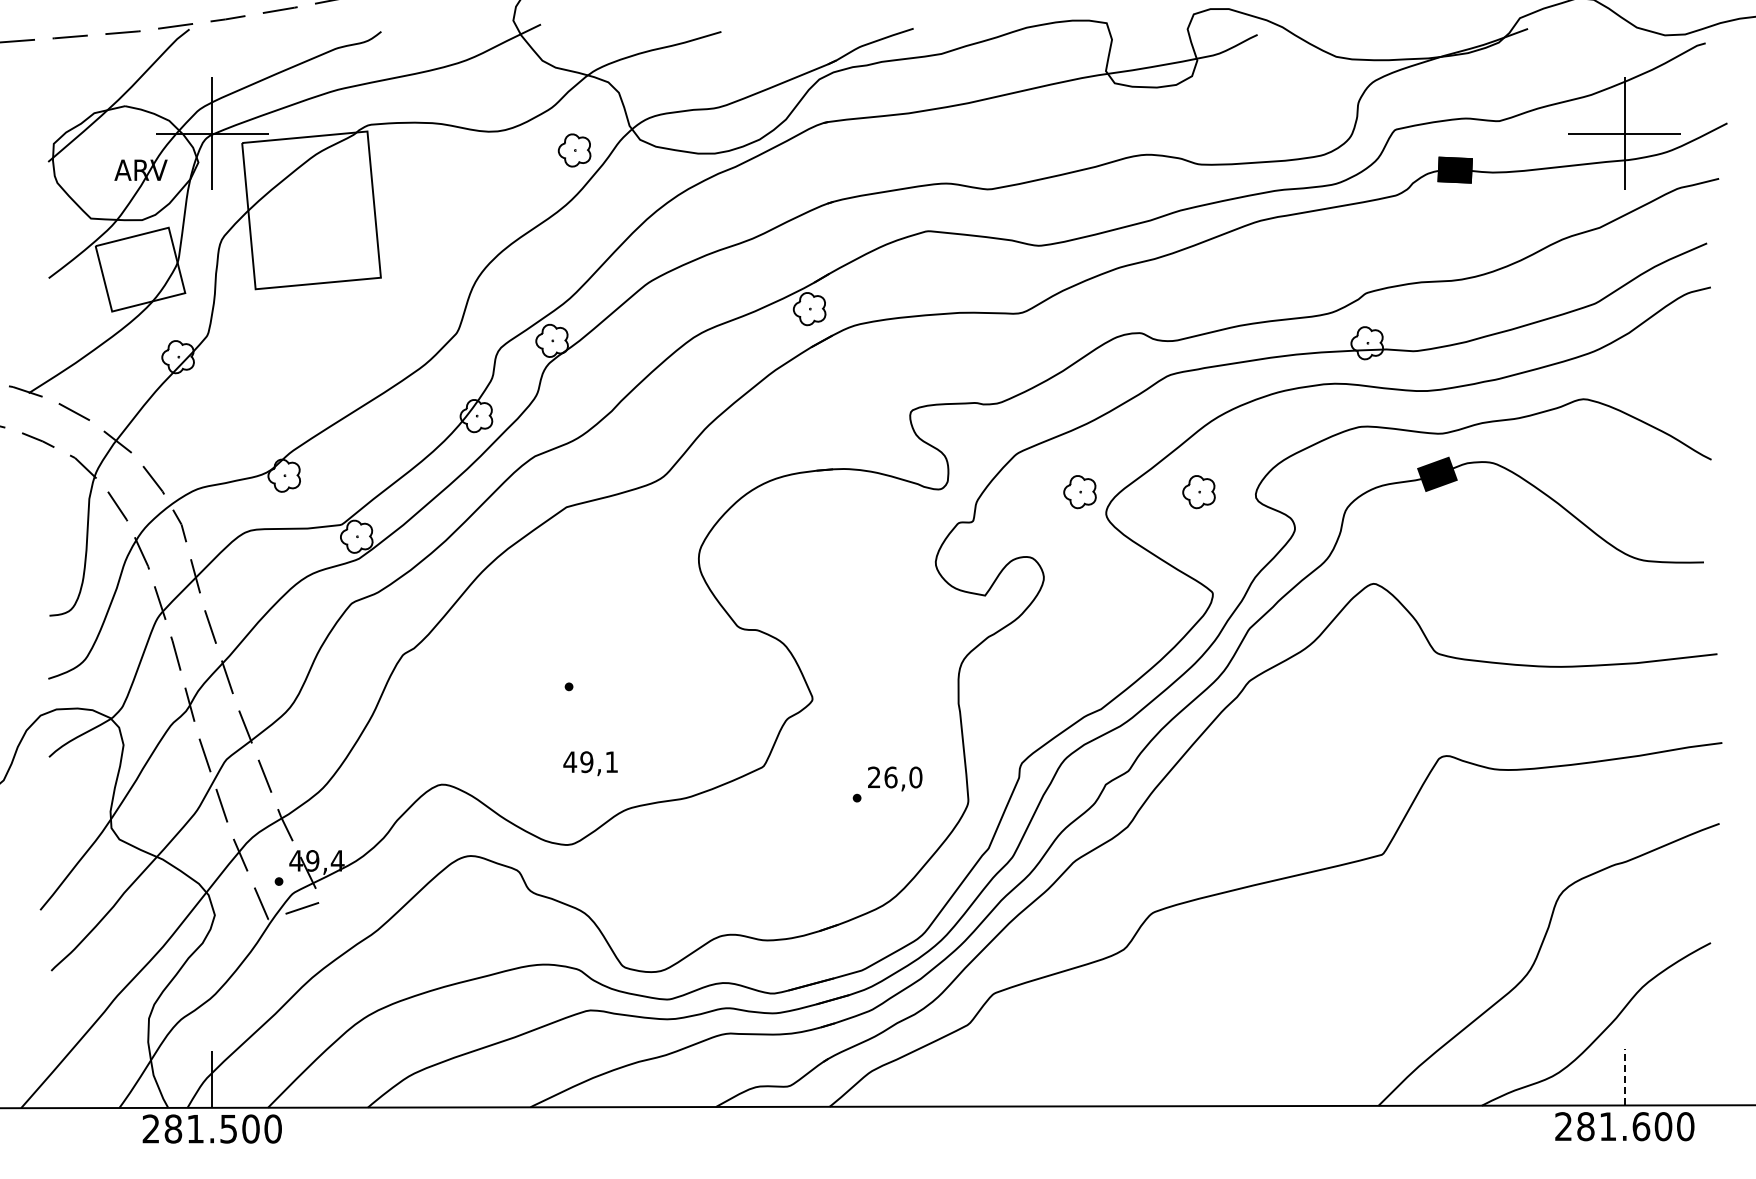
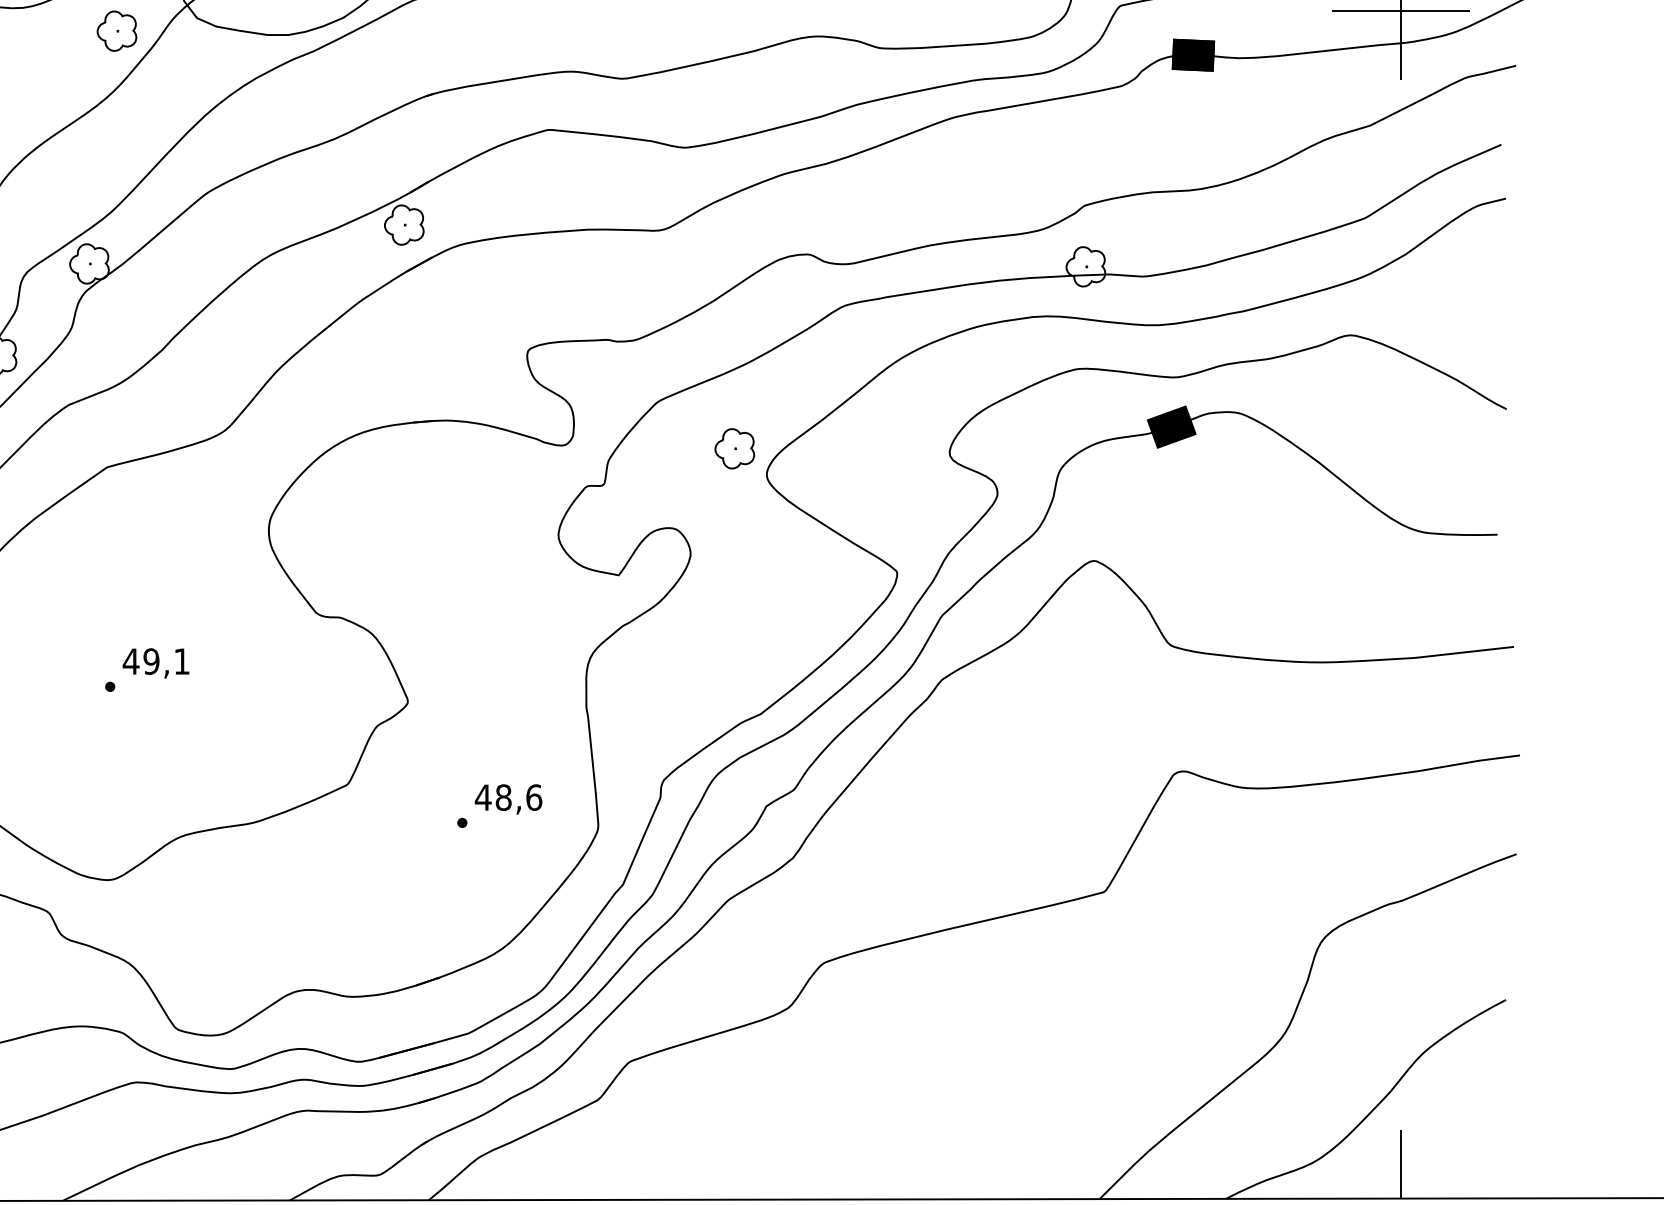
part: (1198, 492) -> (879, 449), removed
text: (590, 763) -> (155, 663), moved
text: (894, 777) -> (508, 797), 26,0 -> 48,6
line: (1624, 1076) -> (1400, 1163), dashed -> solid

